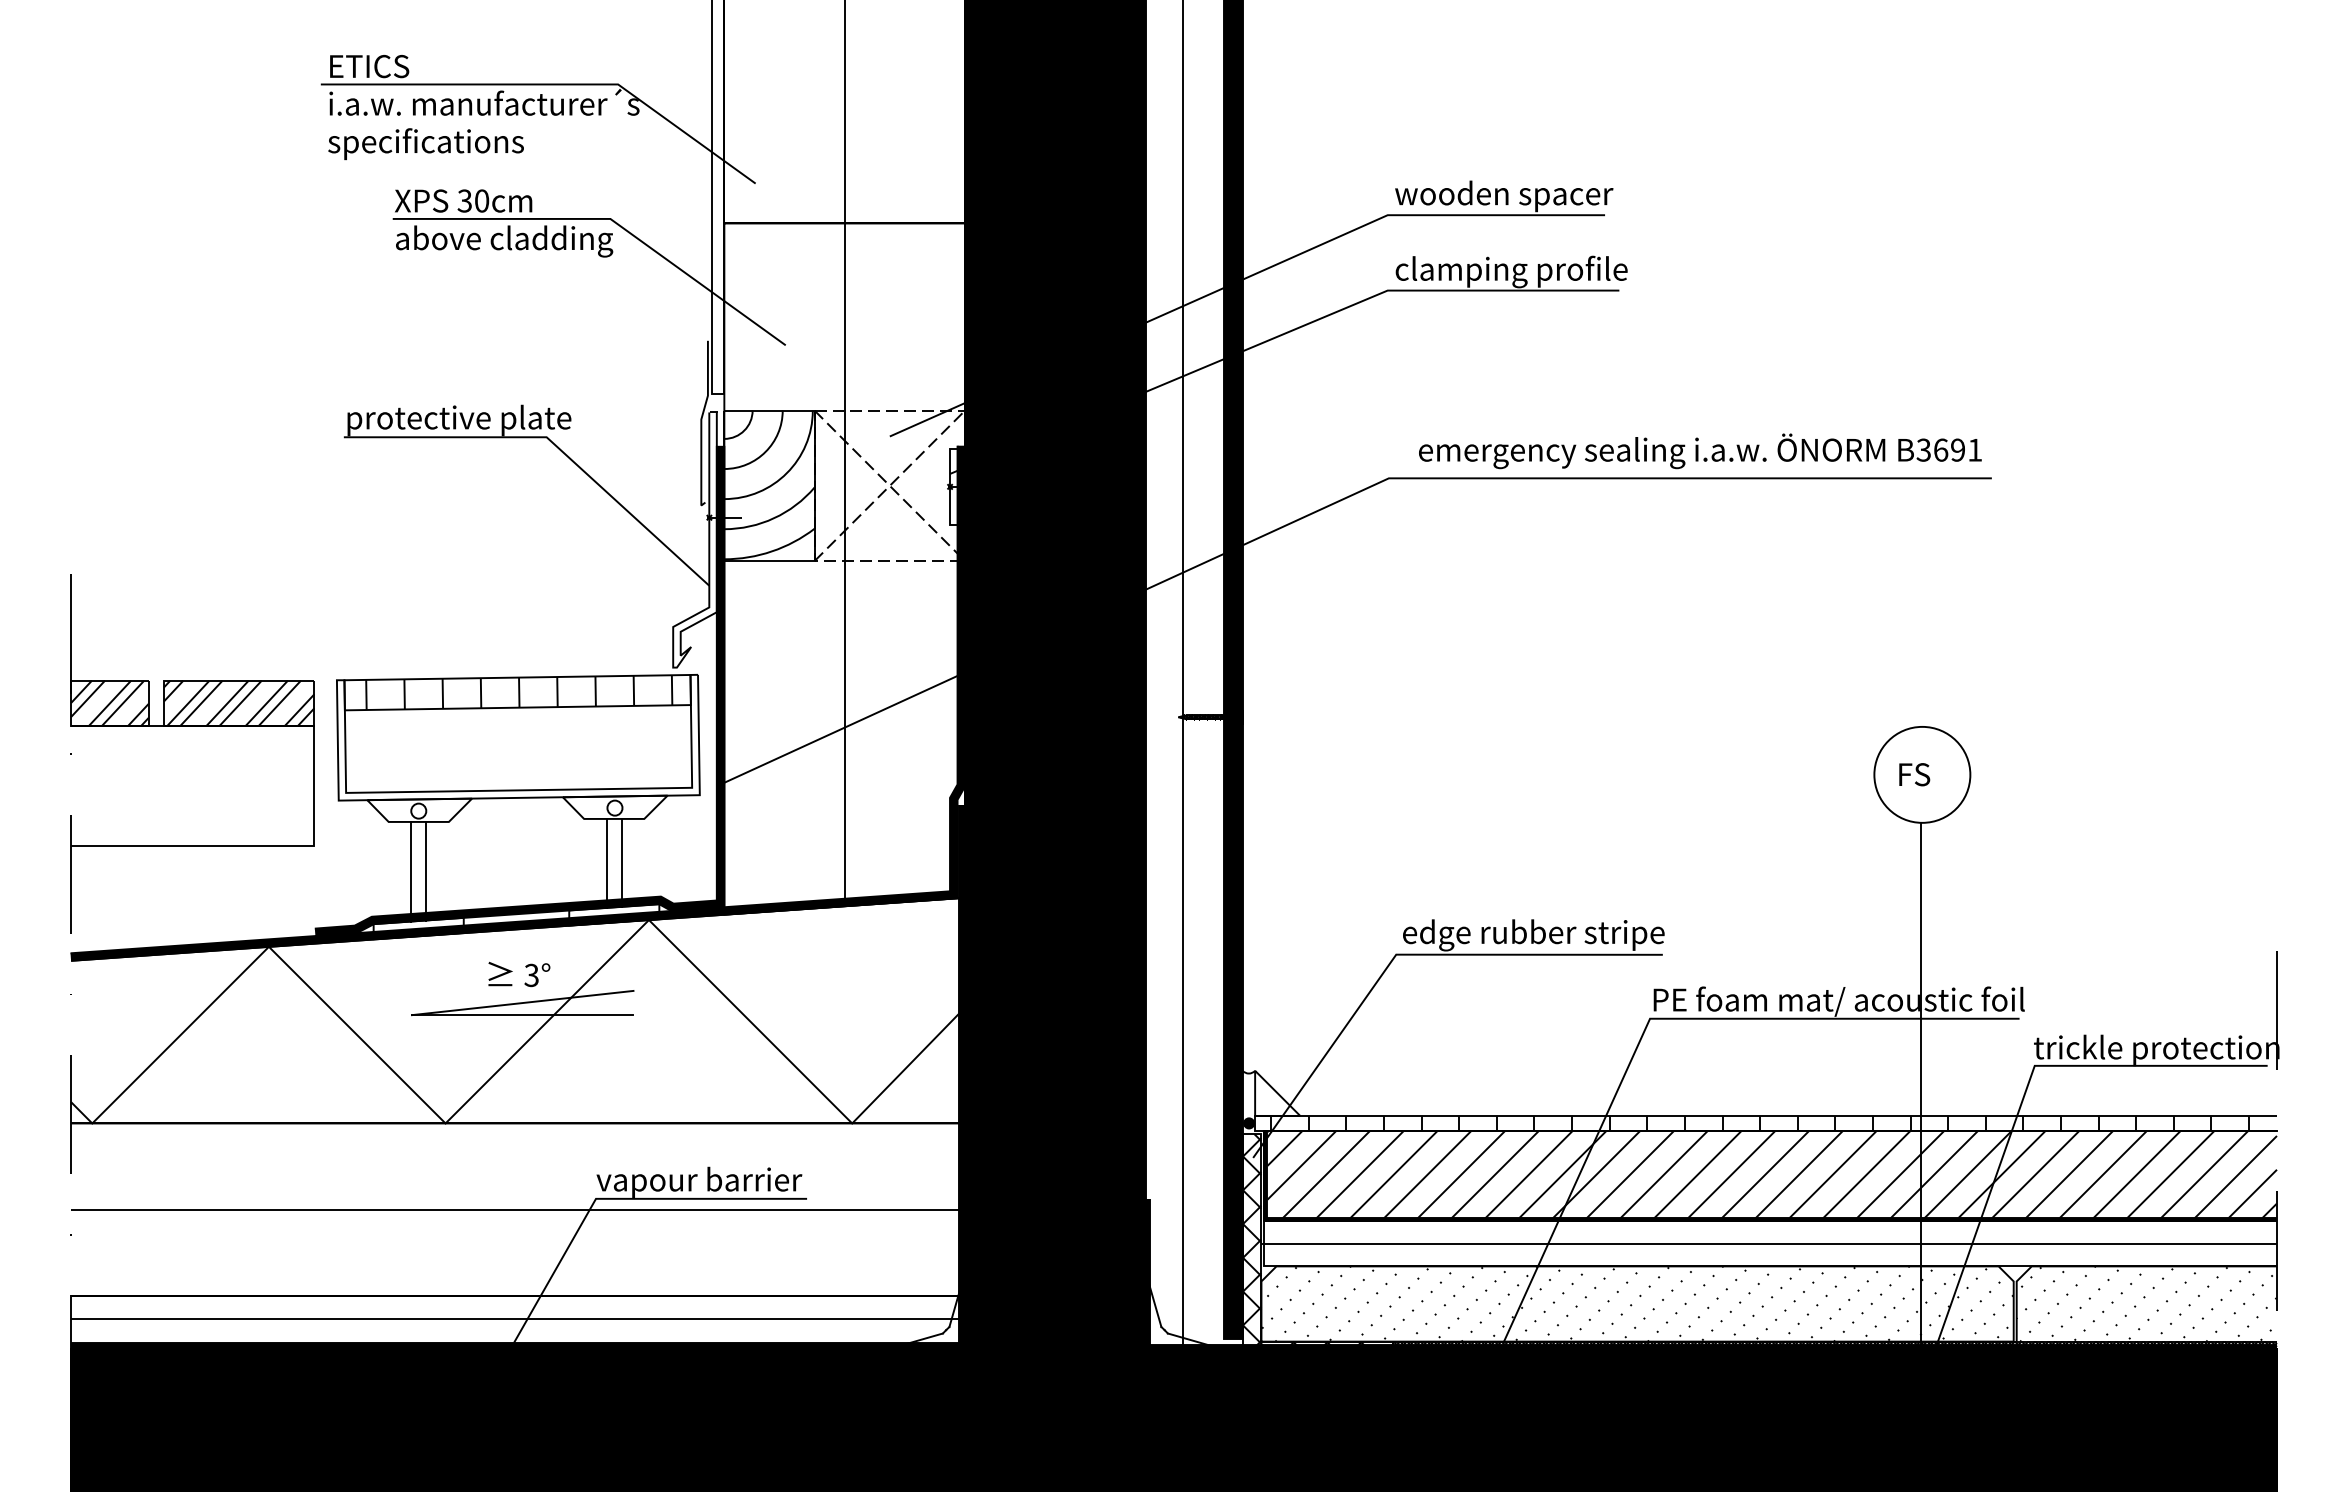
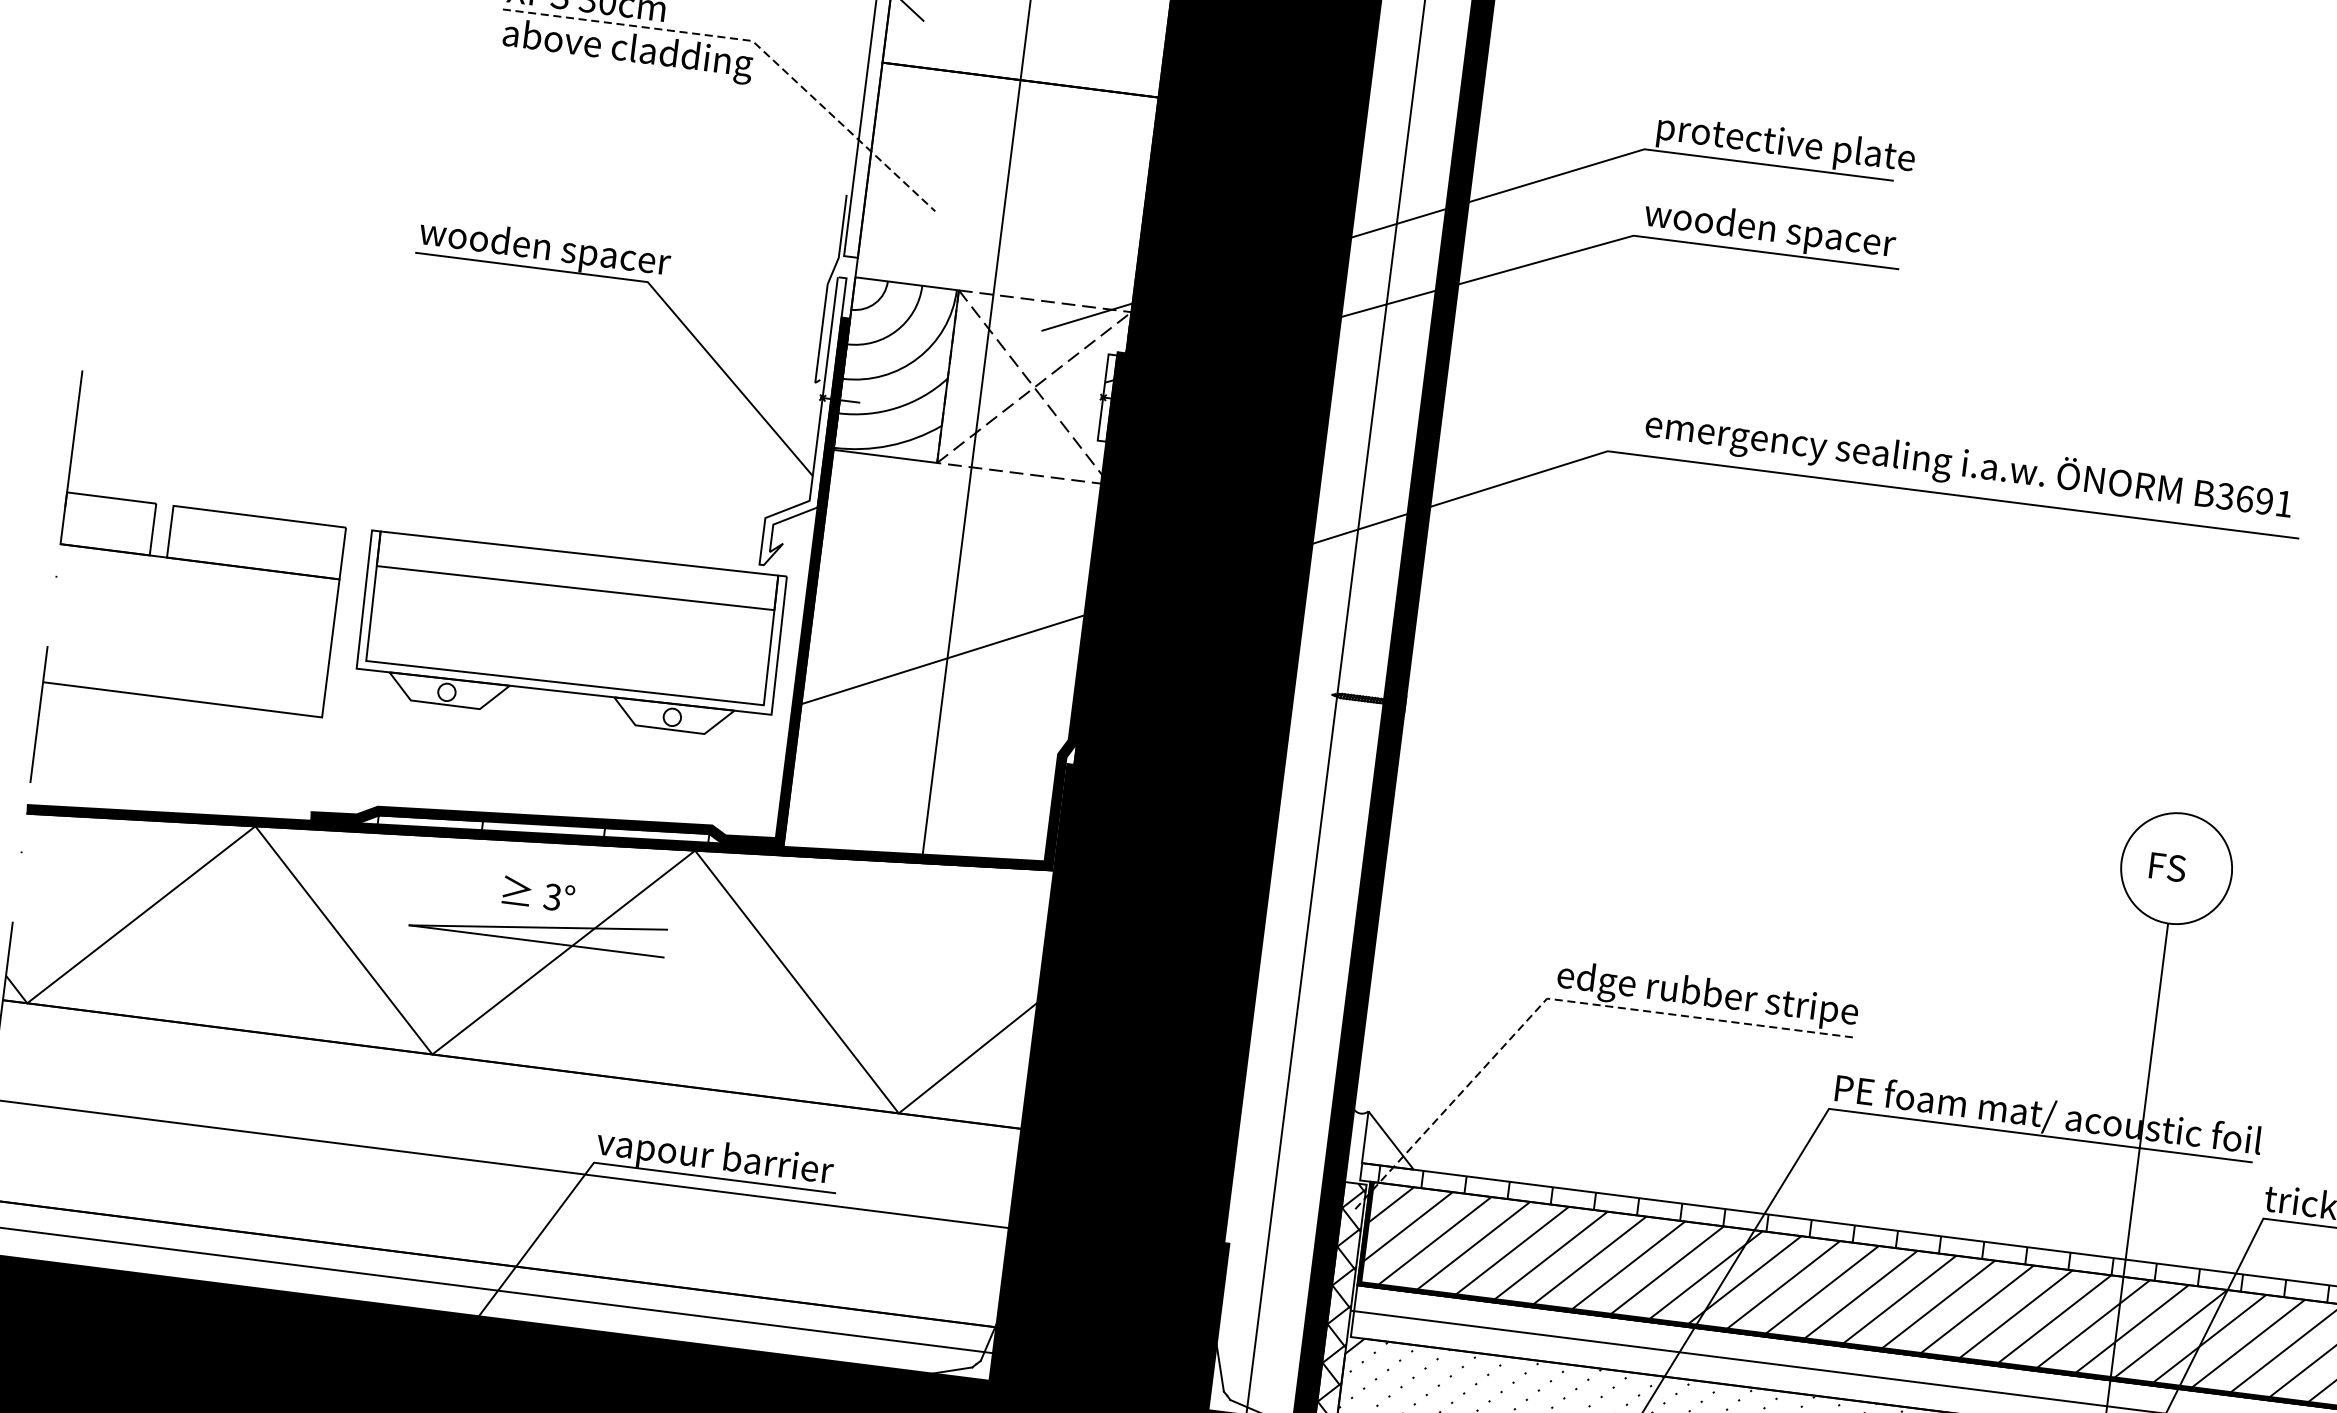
text: (1507, 196) -> (1784, 145), wooden spacer -> protective plate
line: (610, 218) -> (752, 40), solid -> dashed
text: (1511, 271) -> (1778, 231), clamping profile -> wooden spacer
text: (458, 420) -> (549, 250), protective plate -> wooden spacer
hatch: (519, 692) -> (579, 570), removed
hatch: (109, 702) -> (107, 522), removed
hatch: (238, 702) -> (255, 541), removed
line: (606, 862) -> (654, 778), removed
line: (621, 862) -> (671, 780), removed
line: (426, 870) -> (447, 761), removed
line: (411, 871) -> (429, 760), removed
line: (1404, 954) -> (1556, 999), solid -> dashed
fill: (1249, 1123) -> (1354, 1170), removed

